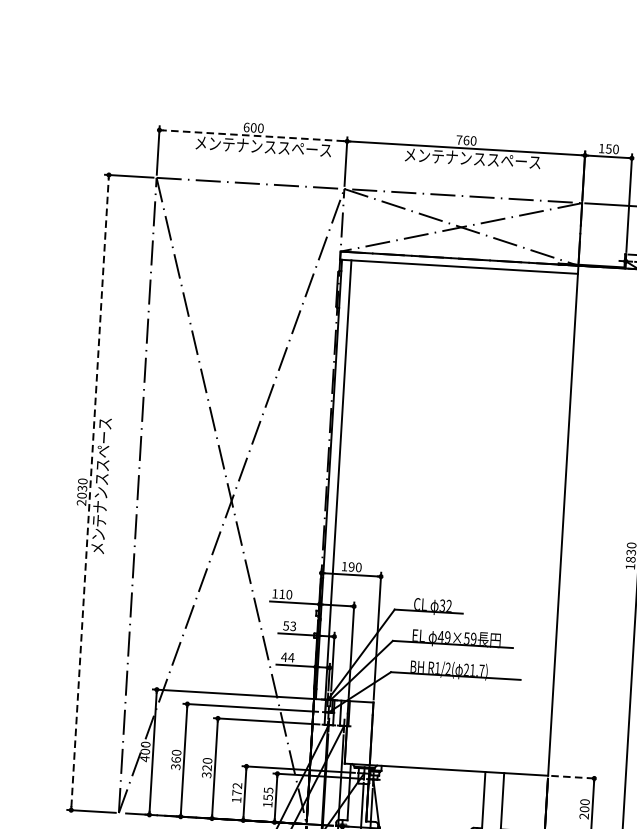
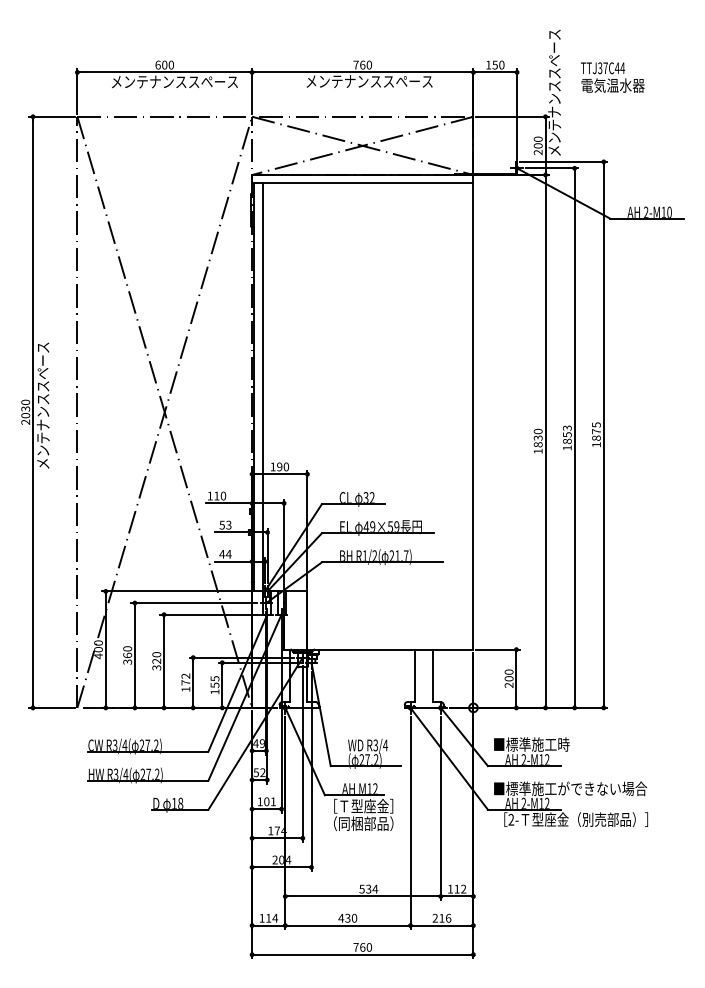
line: (253, 135) -> (164, 72), dashed -> solid
line: (90, 492) -> (33, 412), dashed -> solid
line: (575, 777) -> (498, 649), dashed -> solid

